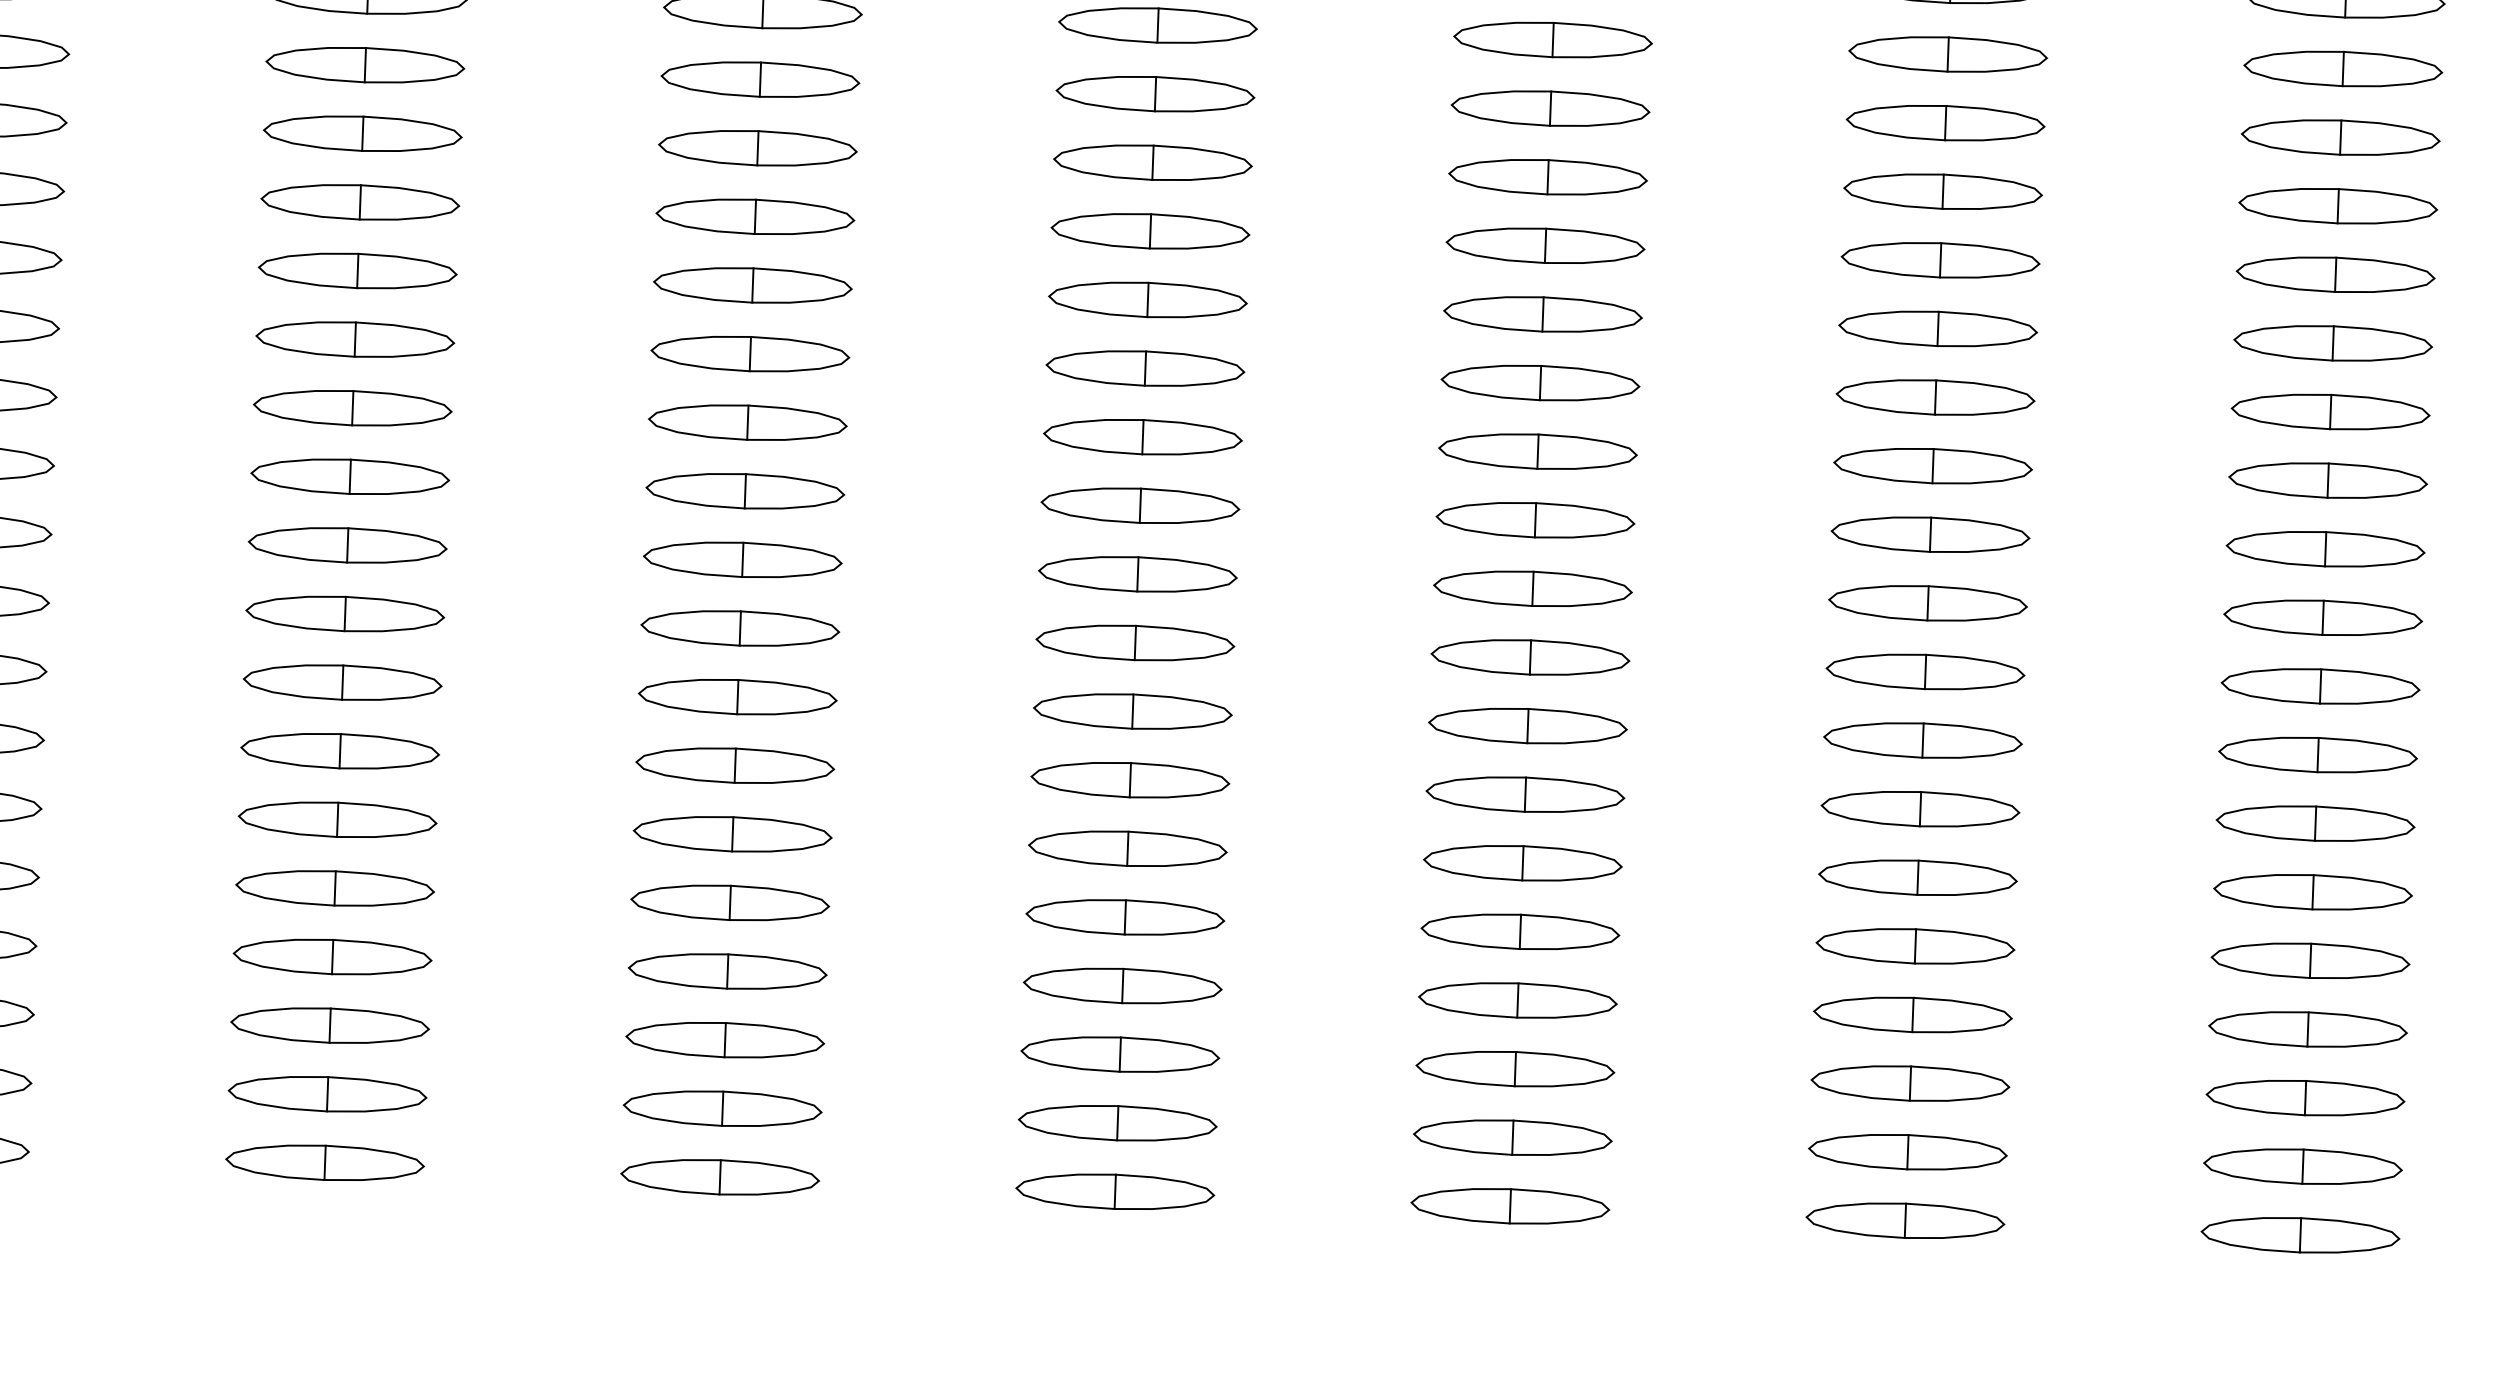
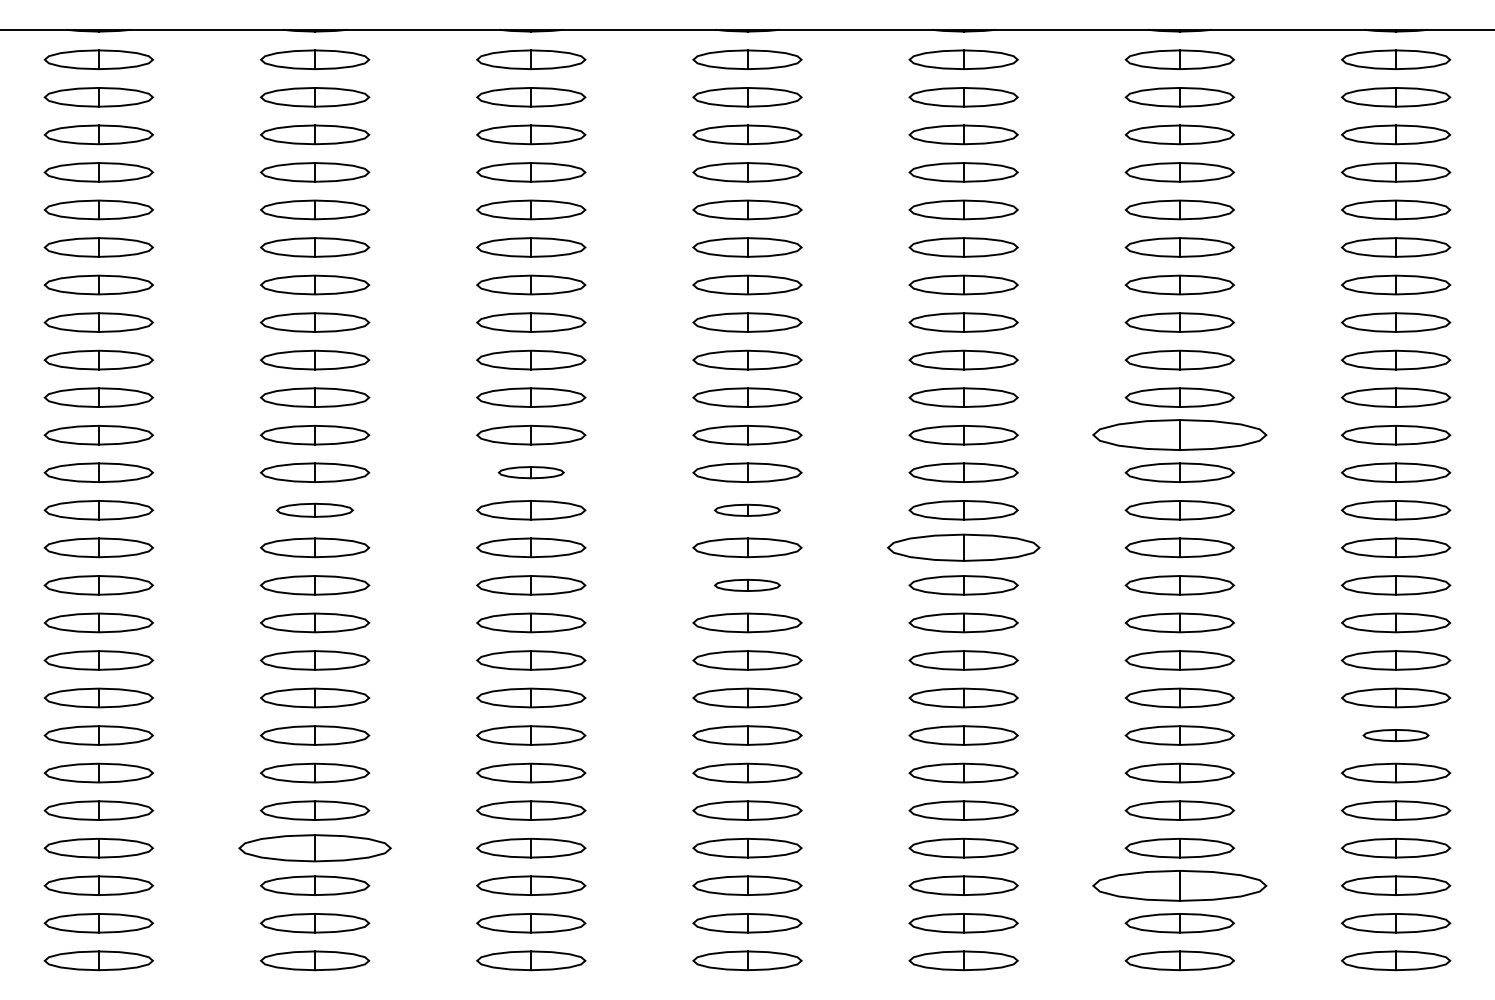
part: (1939, 260) -> (1179, 435), size x1.6
part: (753, 285) -> (531, 472), size x0.6
part: (354, 339) -> (314, 510), size x0.7
part: (1145, 368) -> (747, 510), size x0.6
part: (1537, 451) -> (963, 547), size x1.4
part: (1140, 505) -> (747, 585), size x0.6
part: (2314, 823) -> (1395, 735), size x0.6
part: (331, 955) -> (314, 847), size x1.4
part: (1909, 1083) -> (1179, 885), size x1.6

